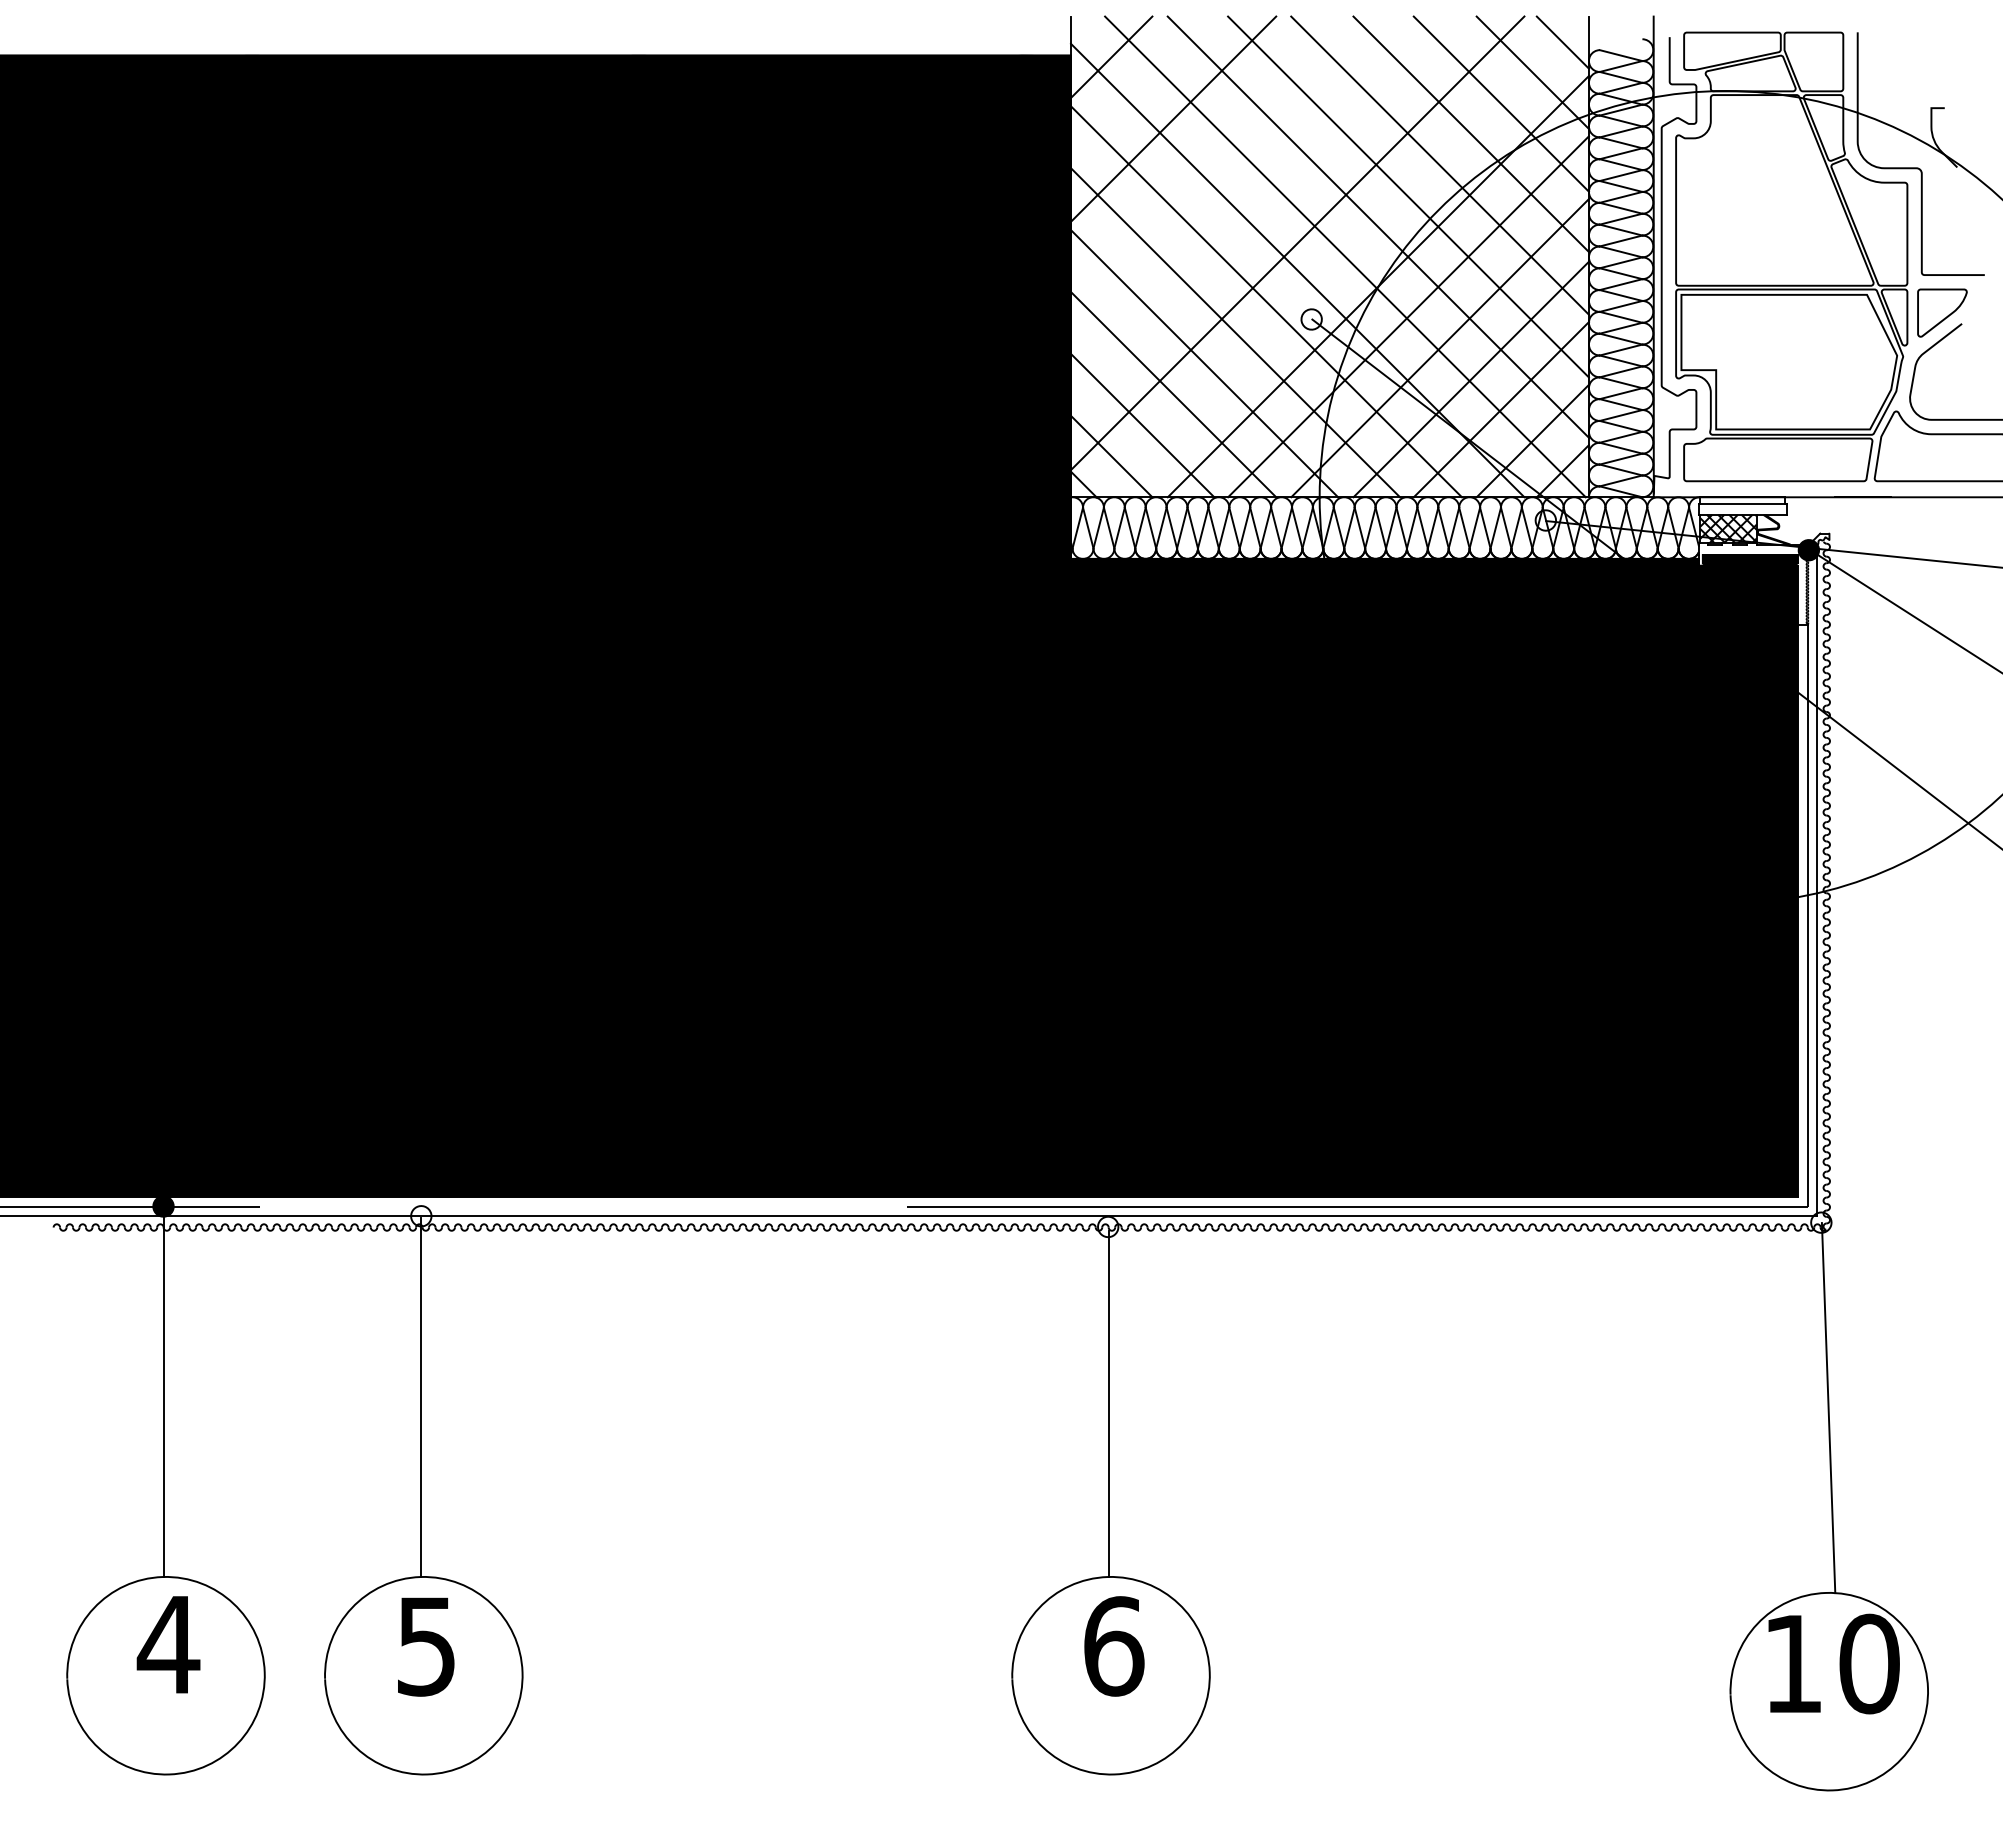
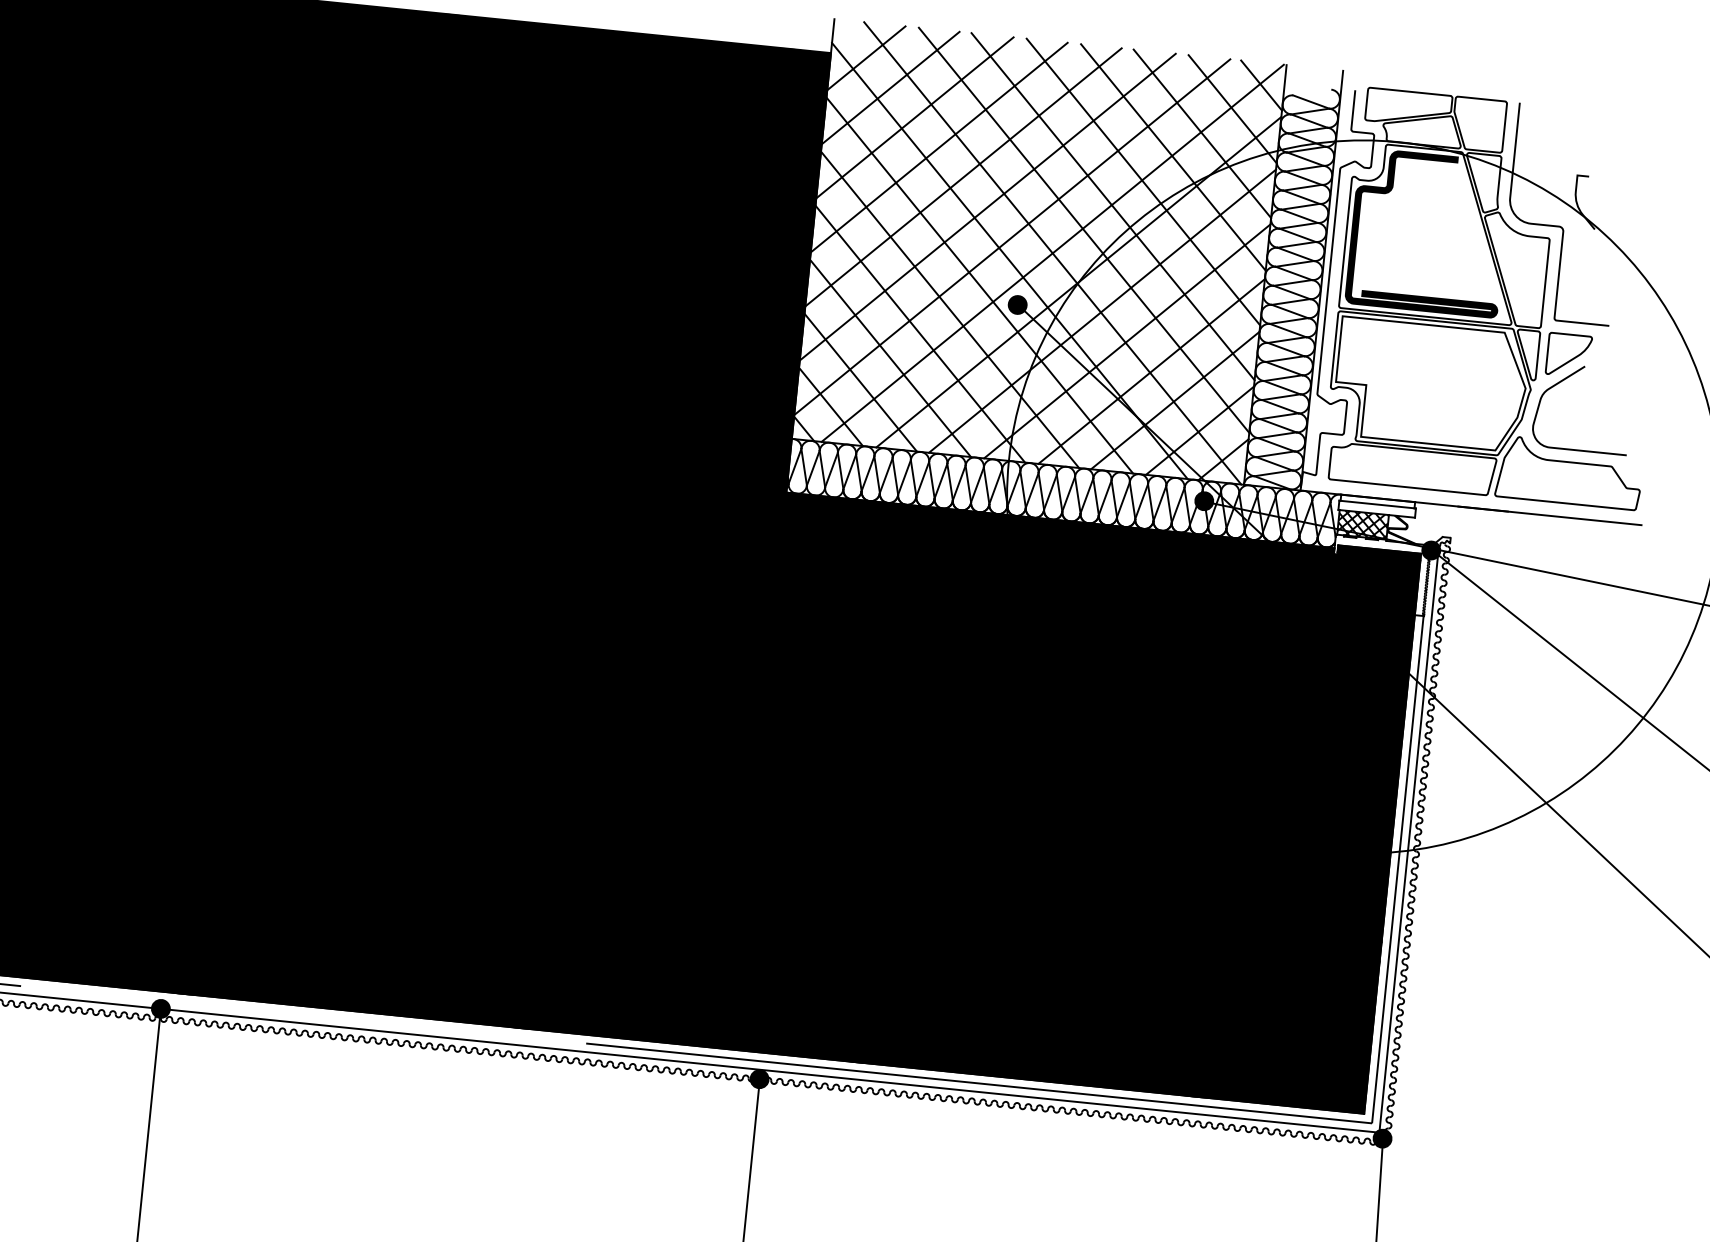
line: (1142, 87) -> (890, 87), added
line: (1204, 149) -> (939, 147), added
line: (1235, 180) -> (963, 176), added
fill: (1769, 190) -> (1428, 232), added
line: (1266, 211) -> (987, 206), added
line: (1345, 256) -> (1052, 252), added
fill: (1311, 319) -> (1017, 304), added
fill: (1545, 520) -> (1204, 501), added
fill: (421, 1216) -> (161, 1009), added
fill: (1821, 1222) -> (1382, 1138), added
fill: (1108, 1226) -> (759, 1078), added

